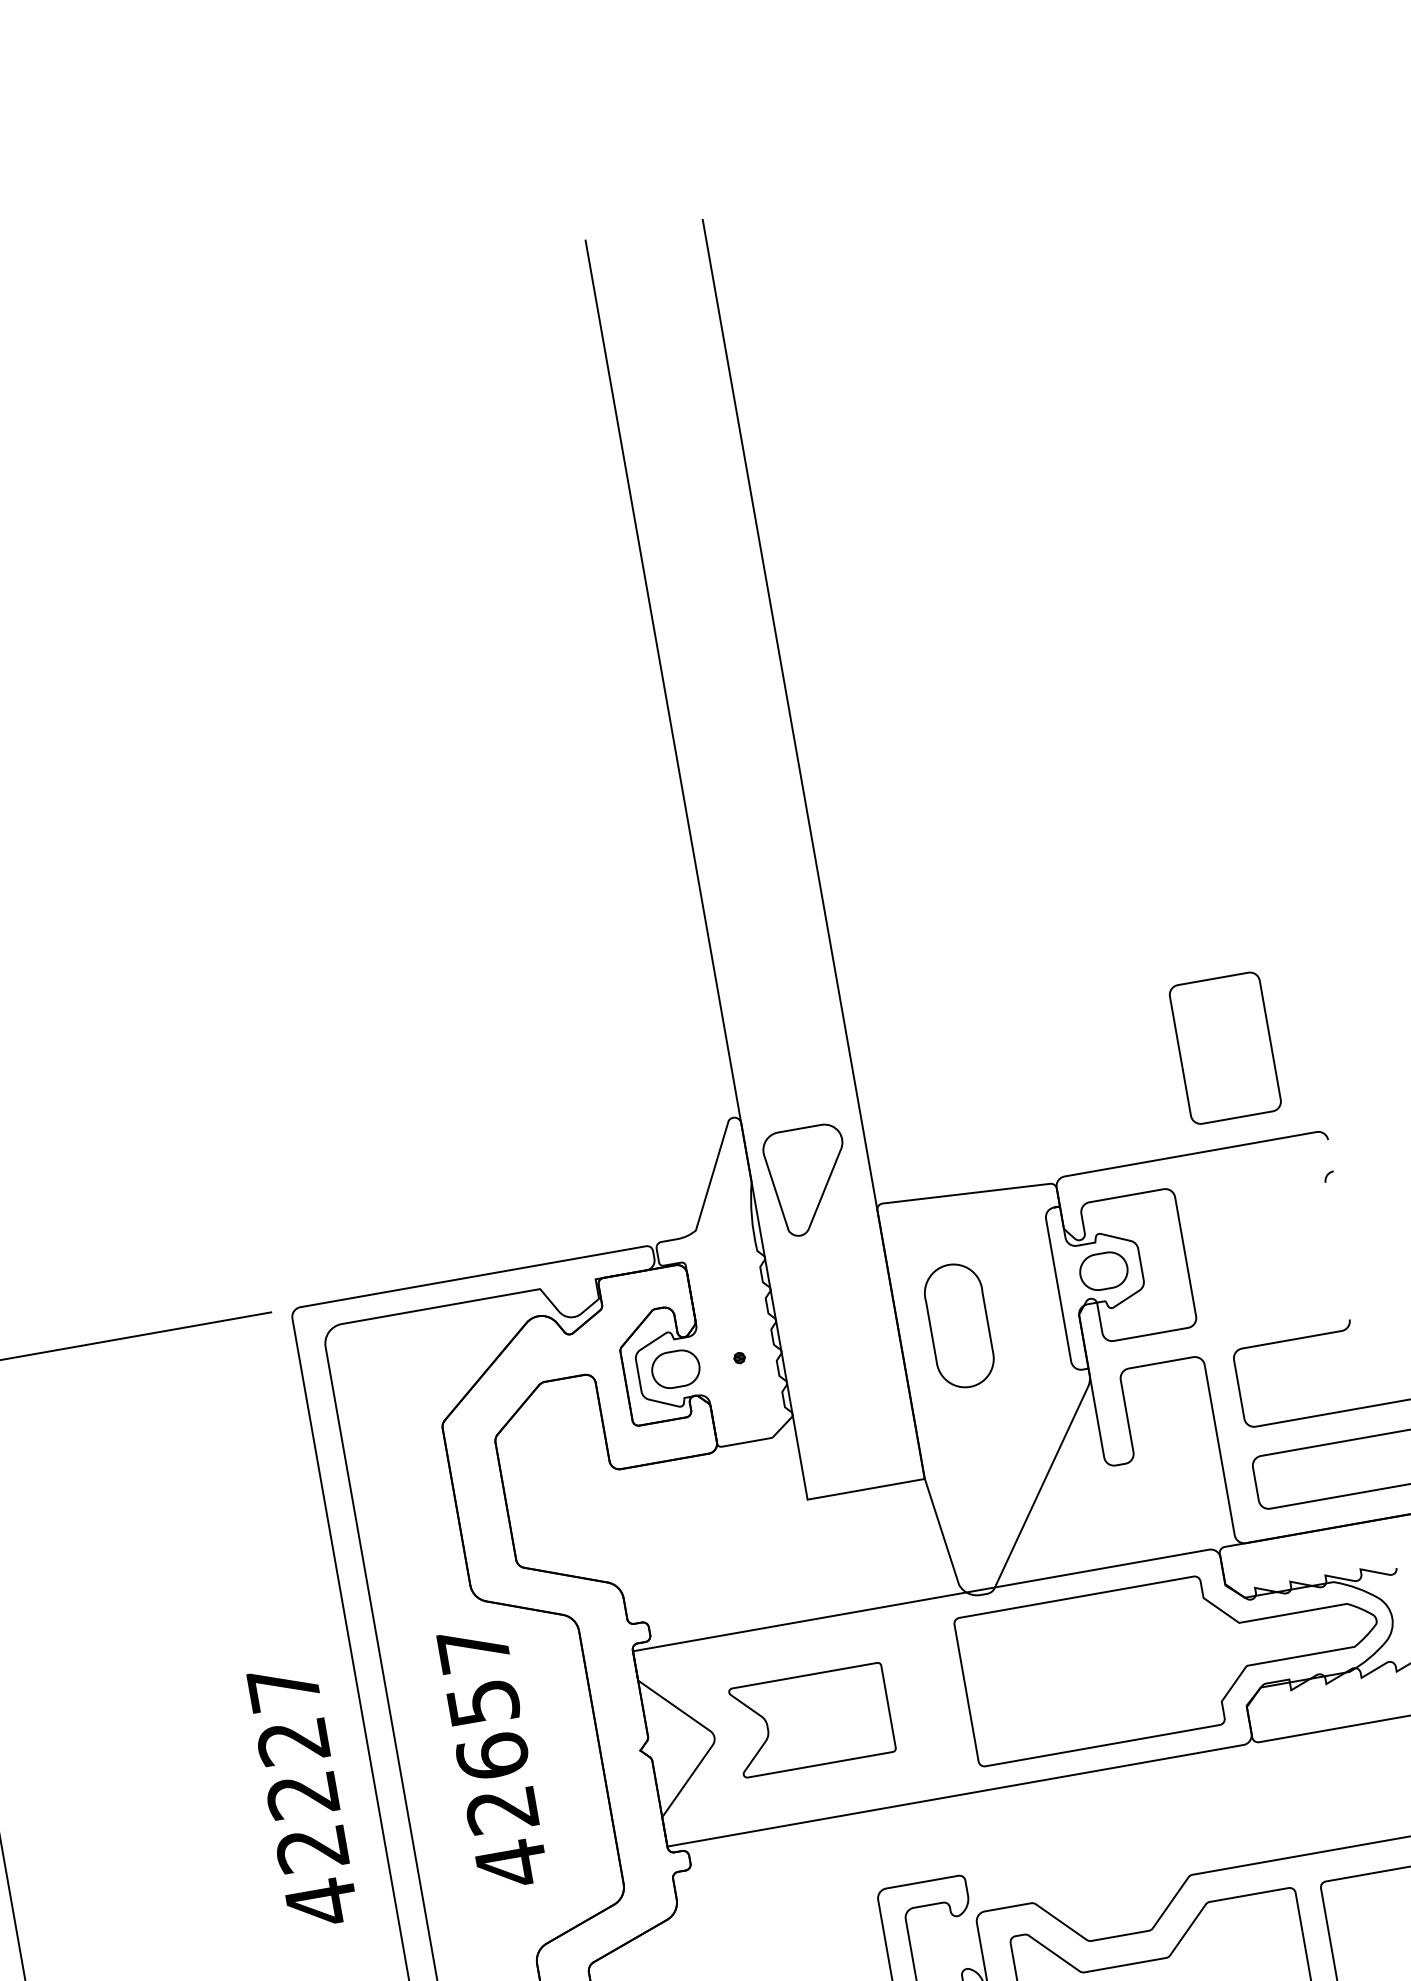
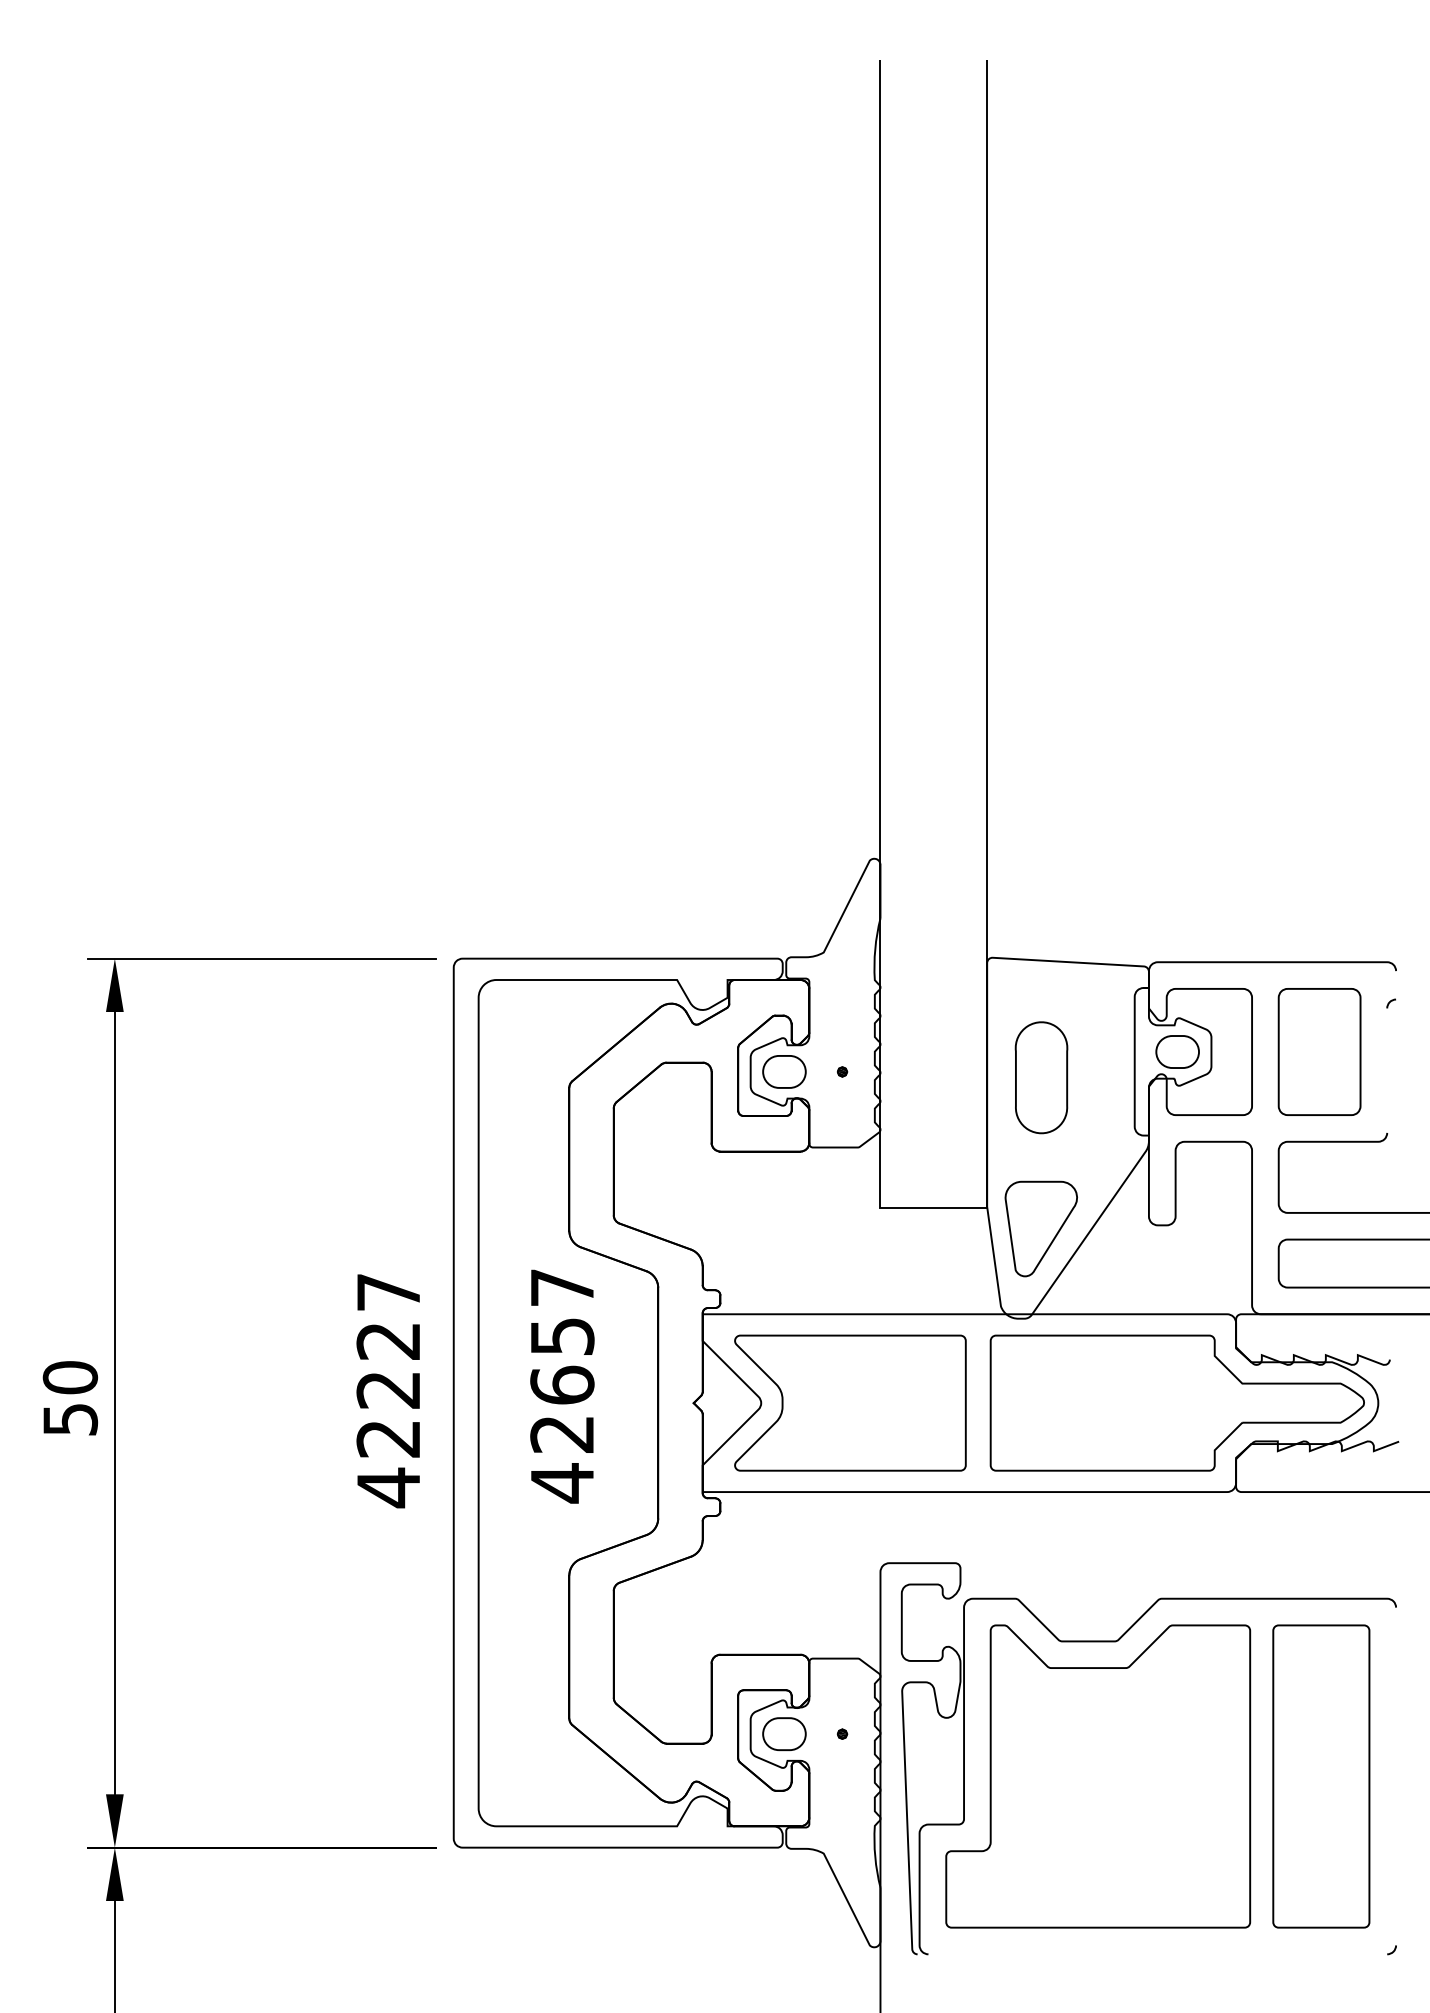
part: (1225, 1047) -> (1319, 1051), moved
part: (807, 1180) -> (1040, 1228), moved
part: (812, 1719) -> (850, 1402), size x1.67

